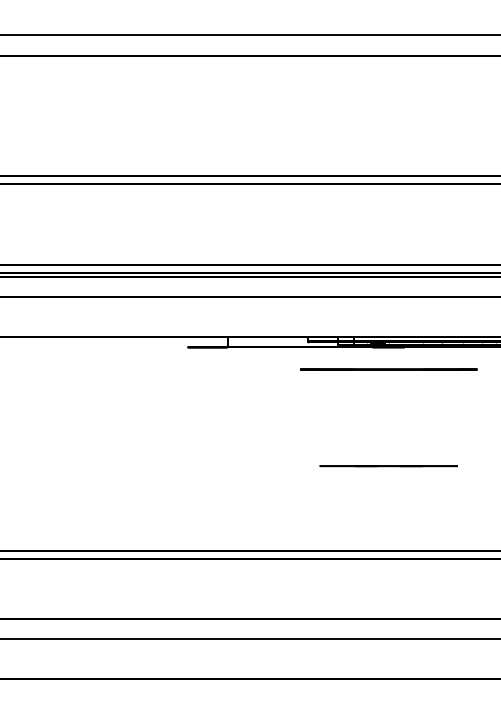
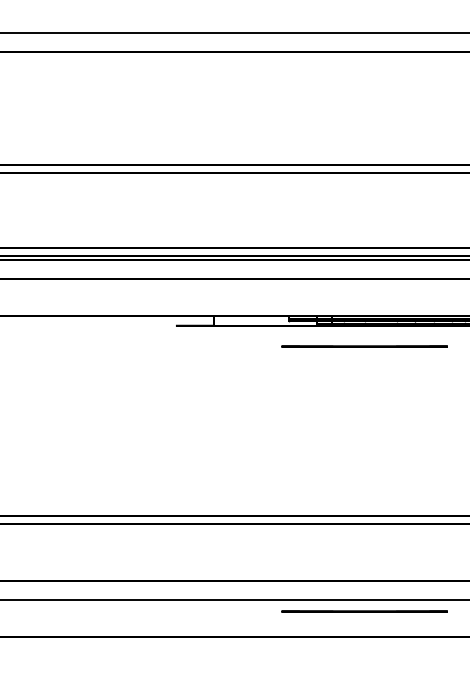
line: (388, 466) -> (364, 437), removed
line: (388, 651) -> (364, 611), added

